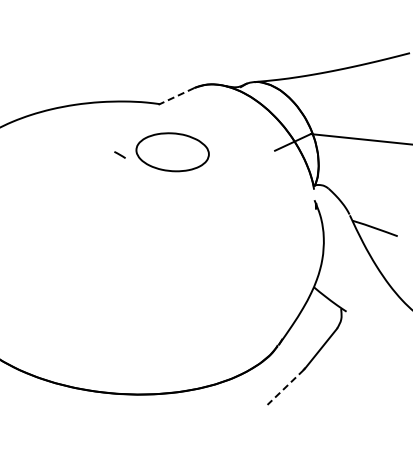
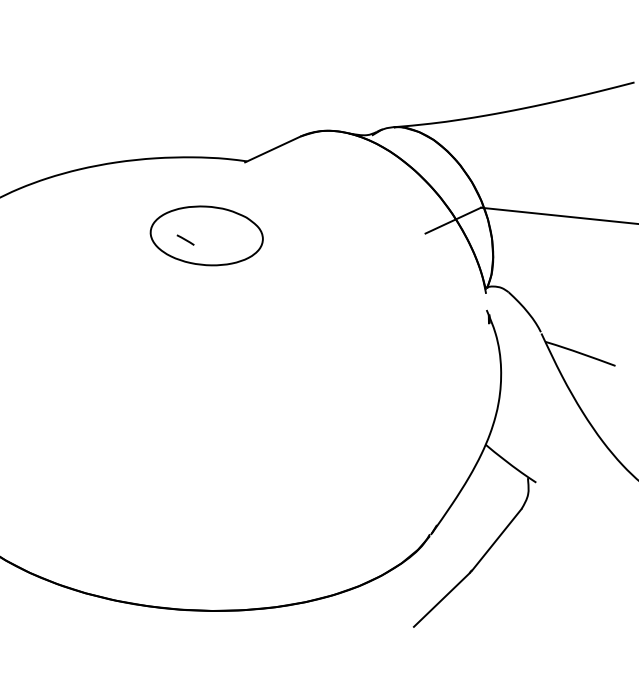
line: (176, 96) -> (273, 149), dashed -> solid
part: (172, 152) -> (206, 236), moved
line: (285, 387) -> (441, 599), dashed -> solid

